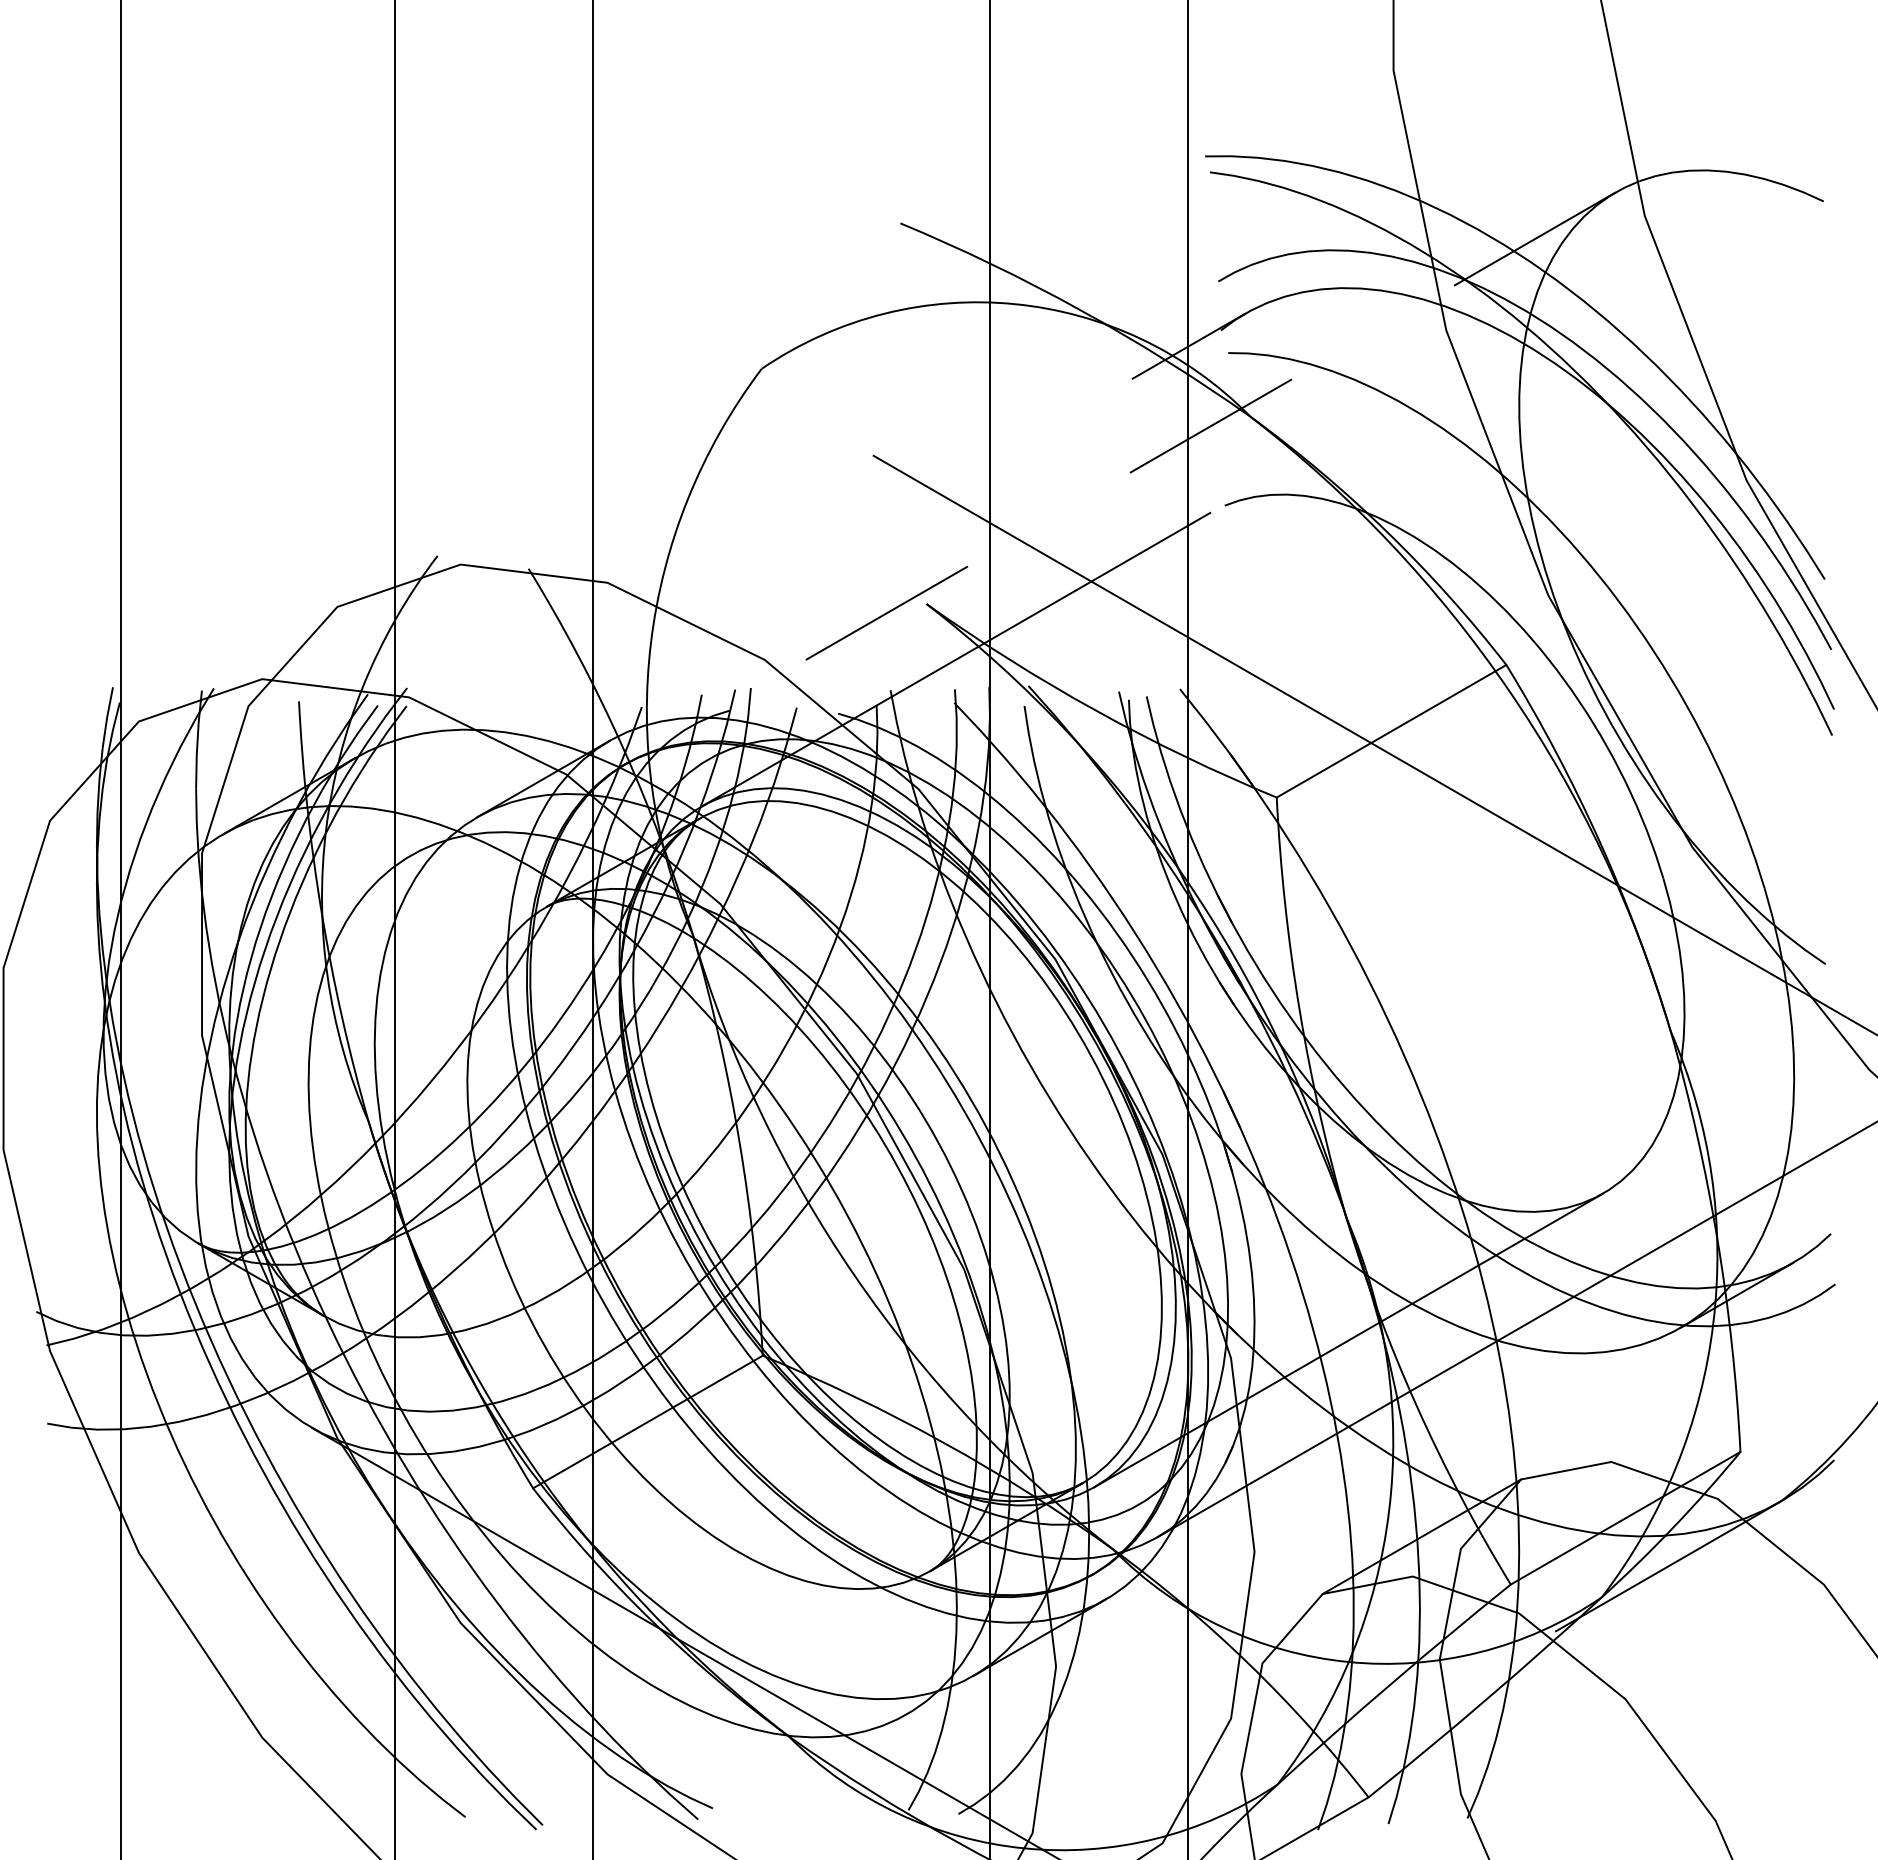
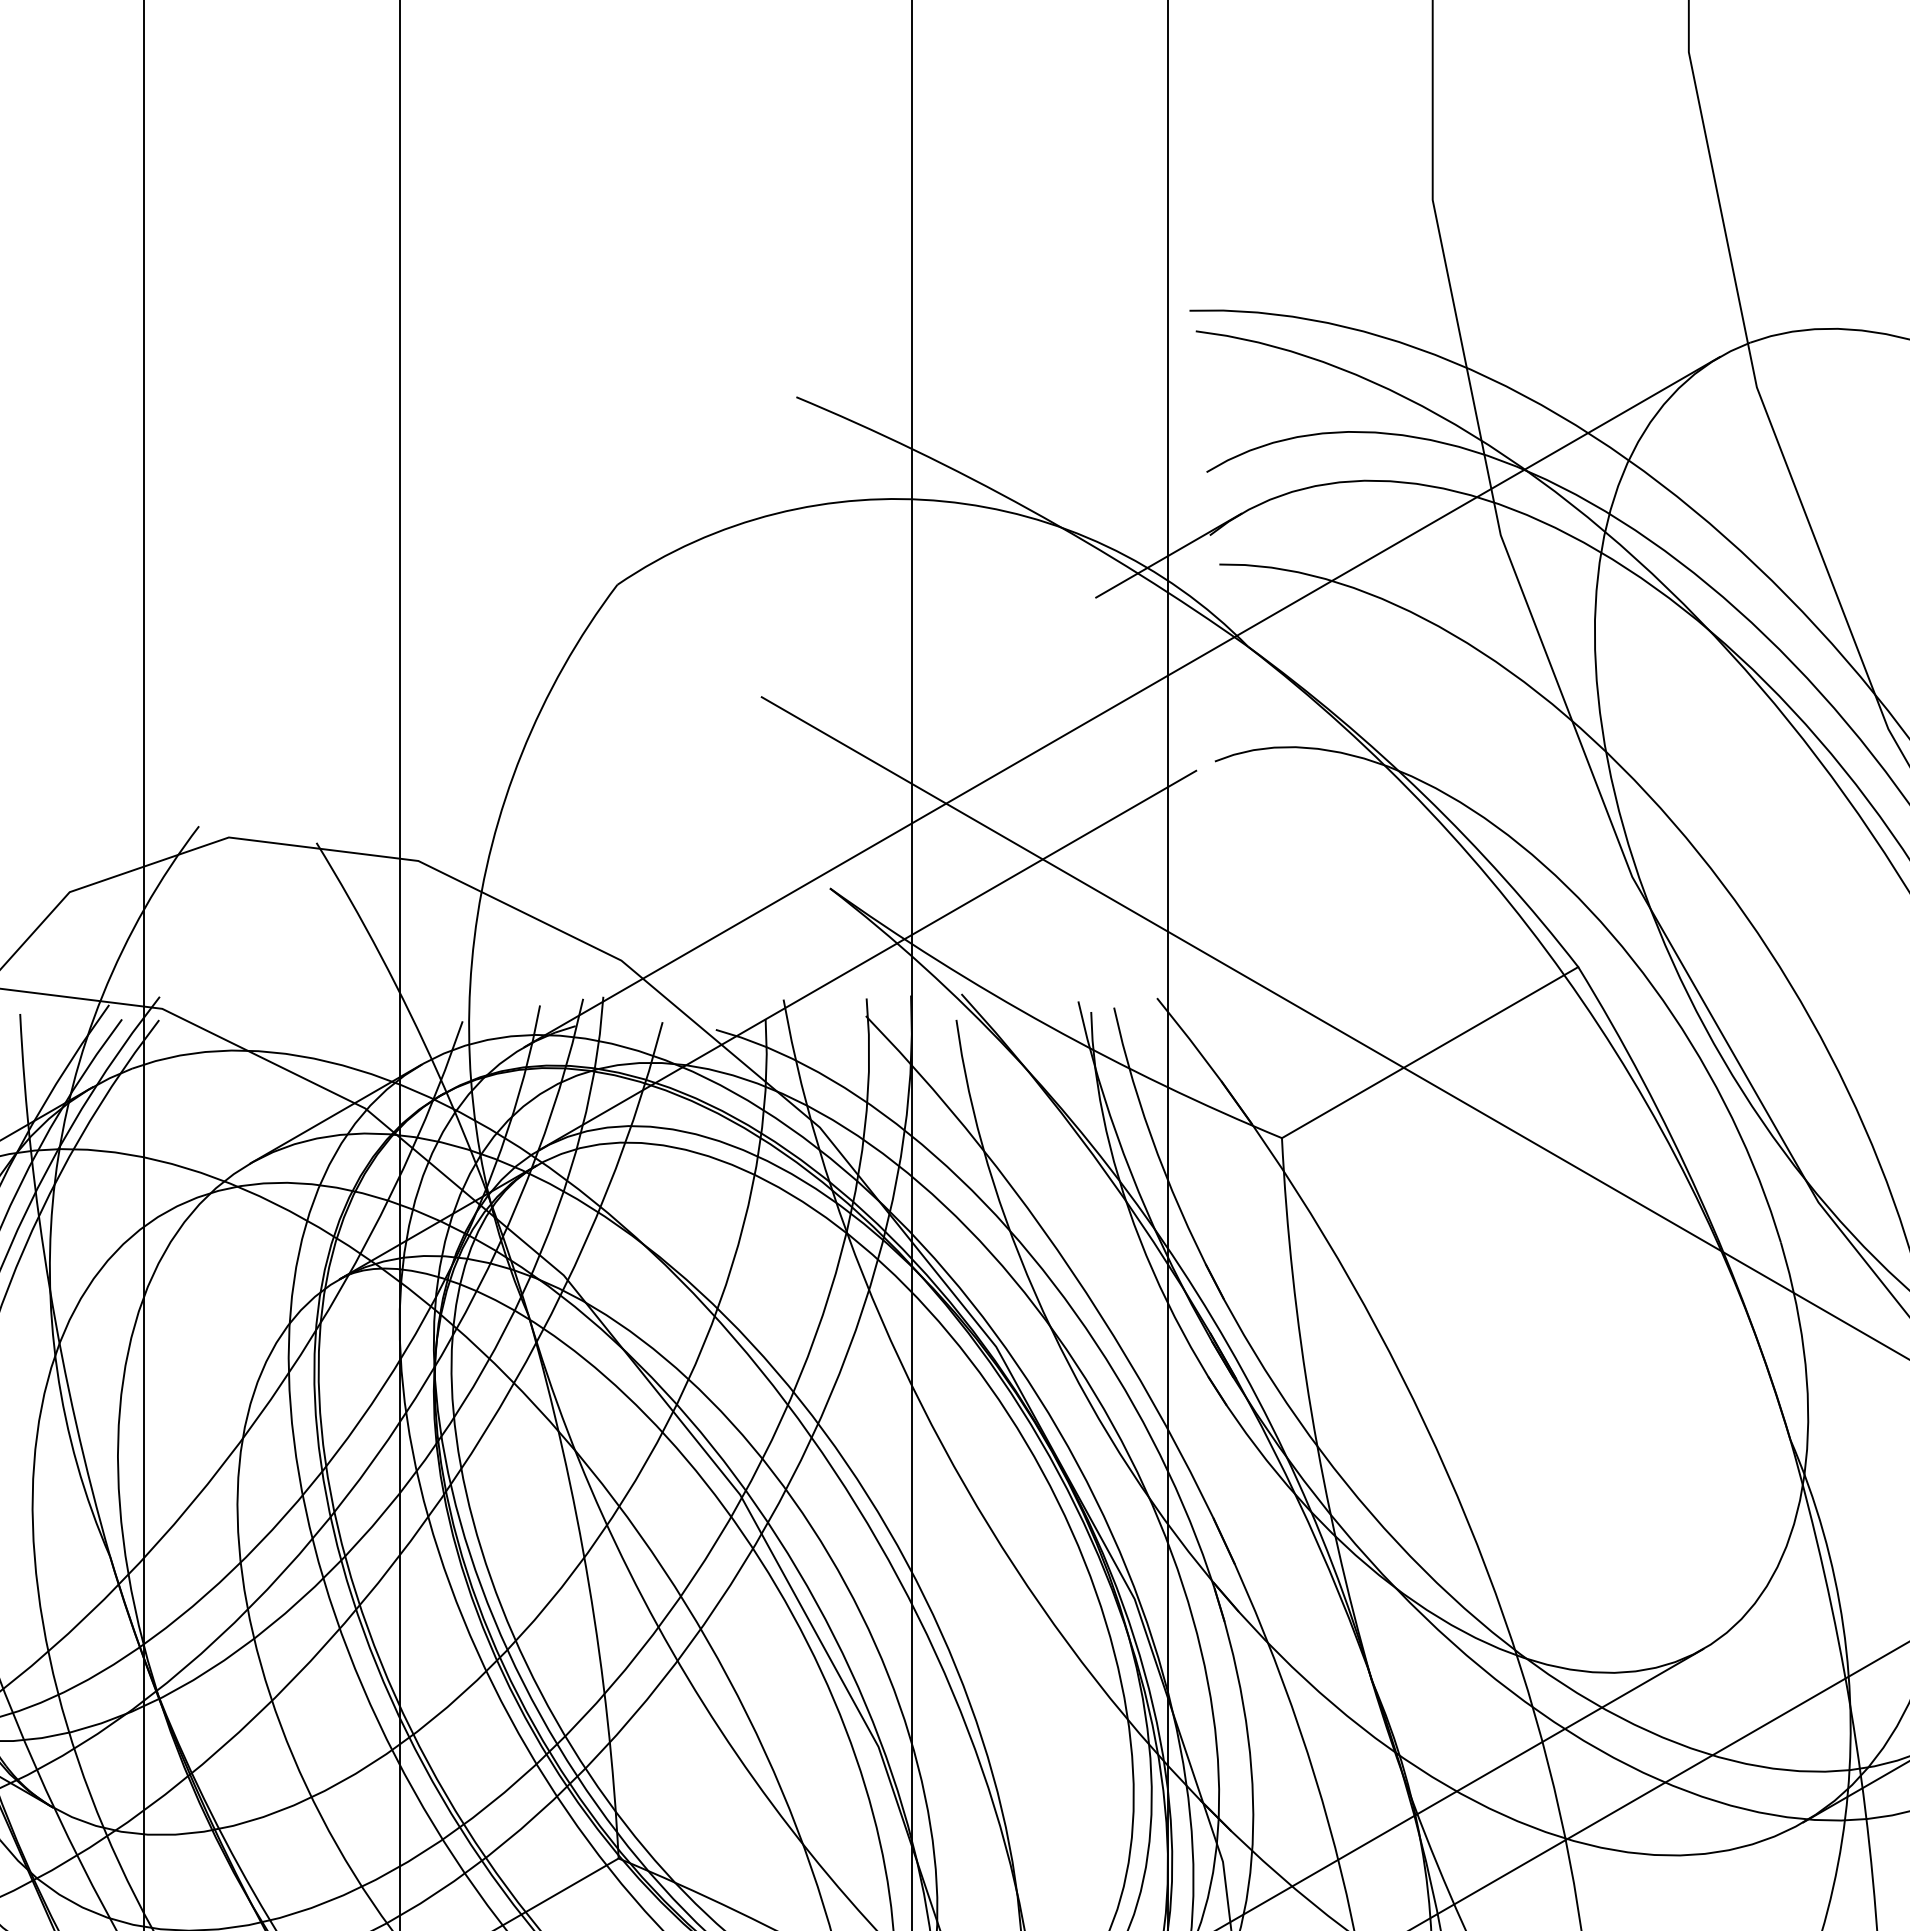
line: (1153, 459) -> (1122, 701), dashed -> solid

